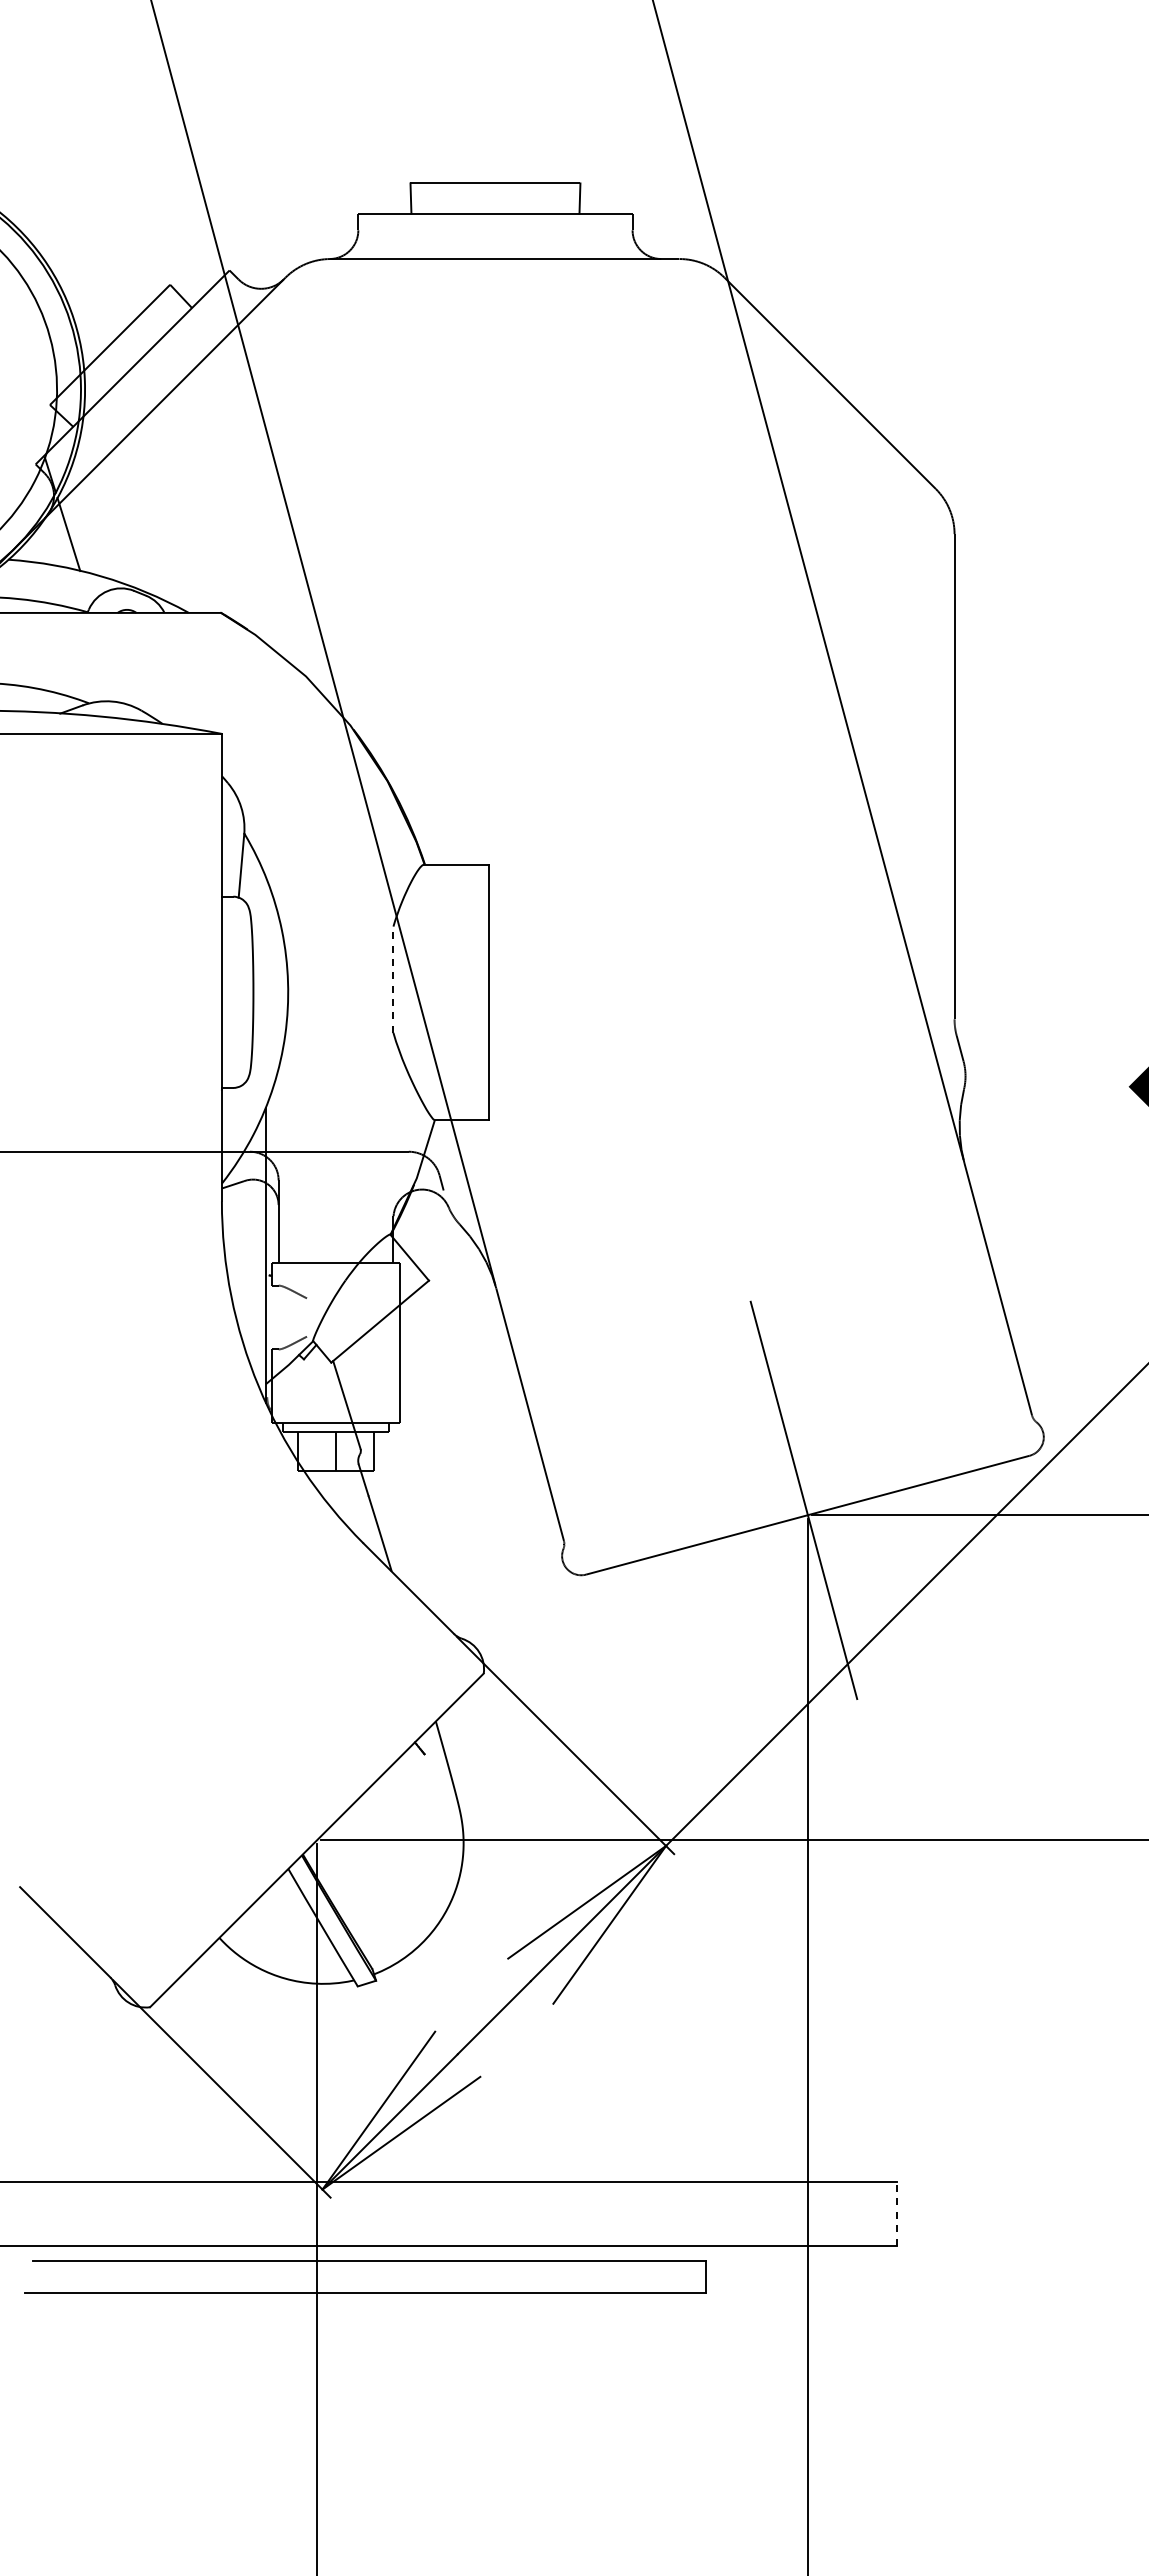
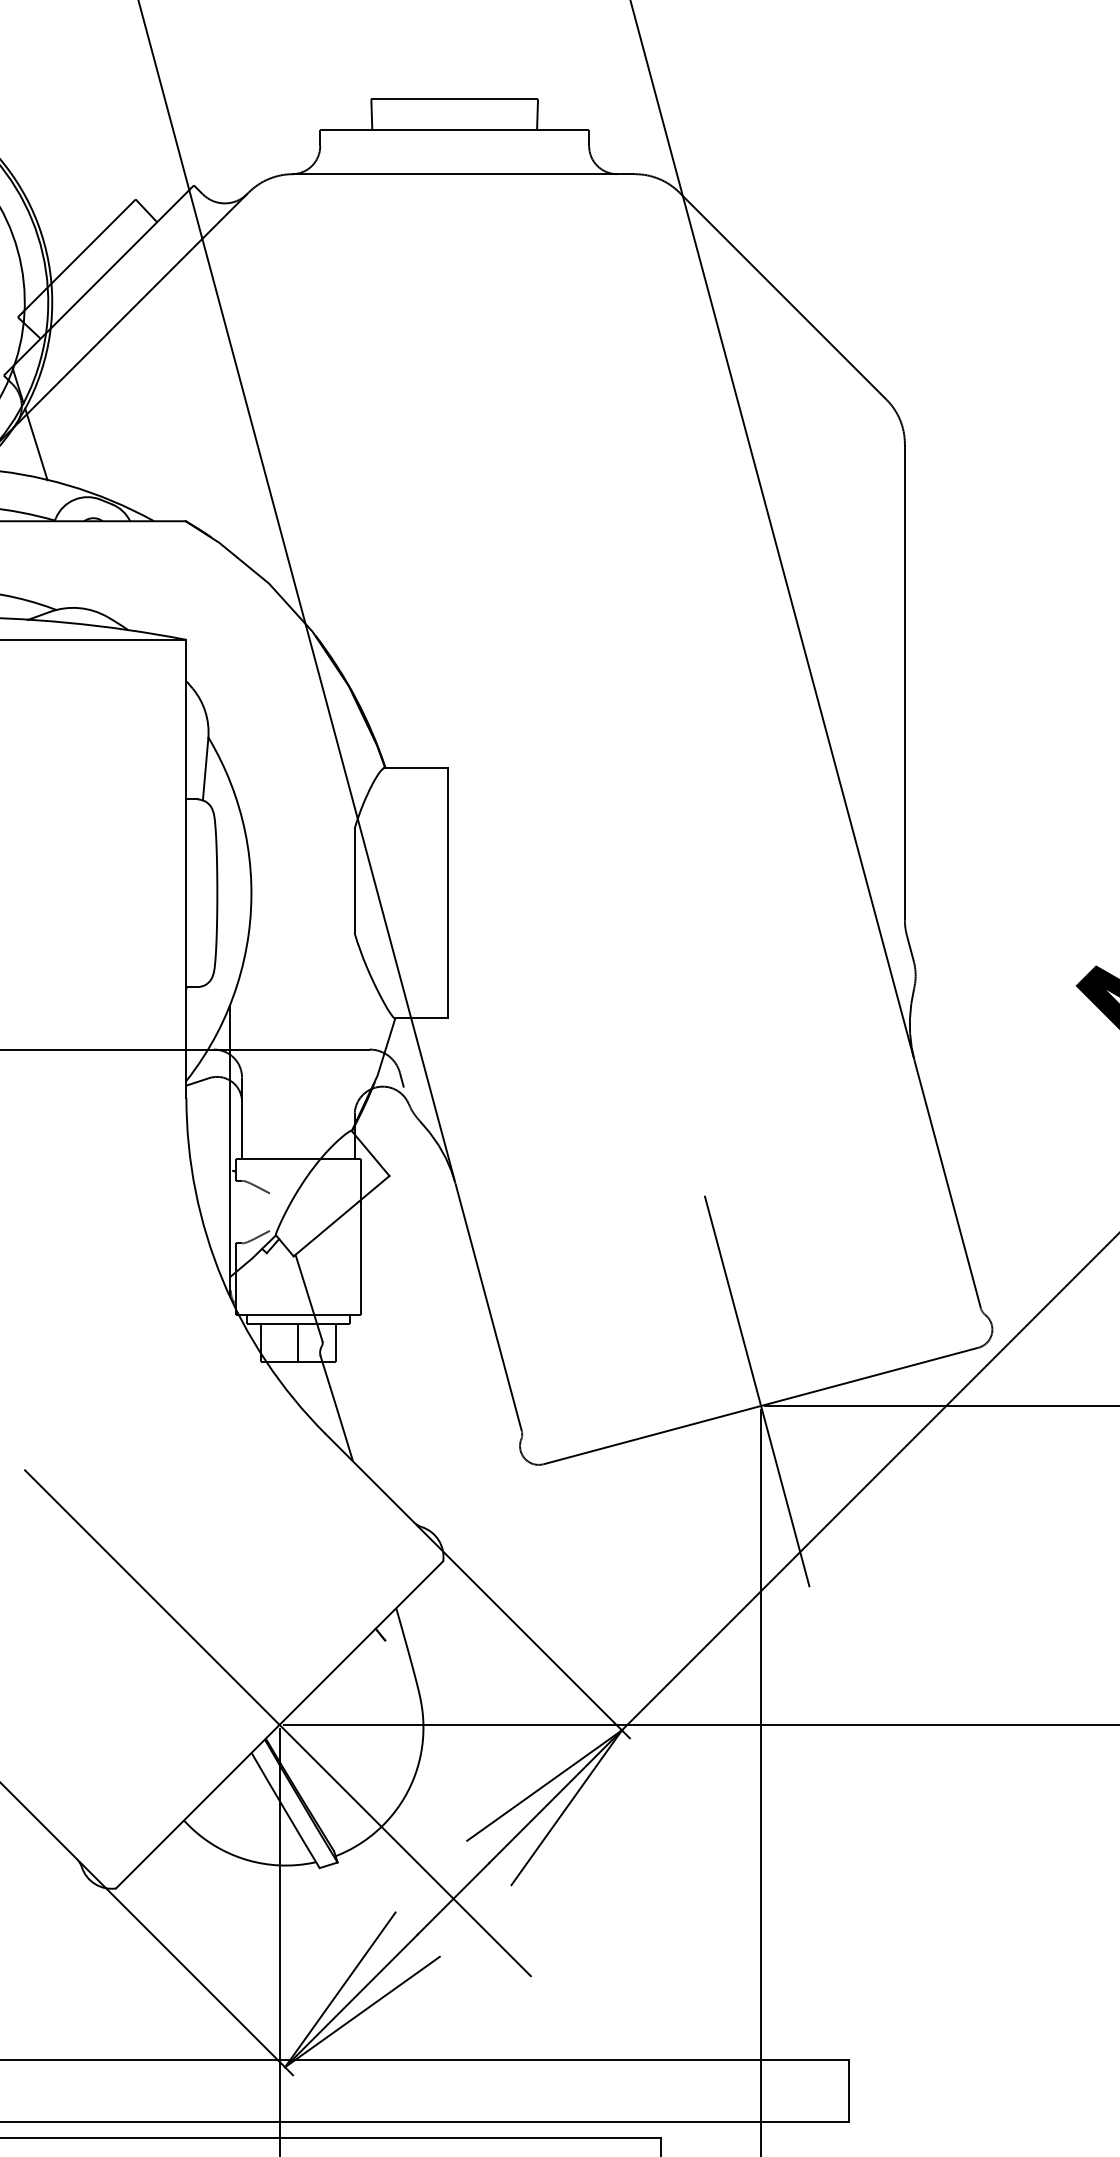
line: (393, 979) -> (354, 880), dashed -> solid
line: (314, 1838) -> (277, 1723), added
line: (897, 2213) -> (848, 2090), dashed -> solid

